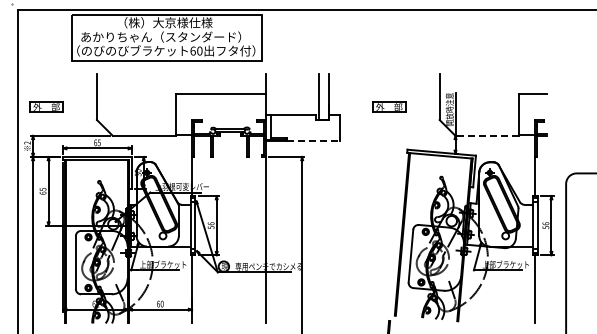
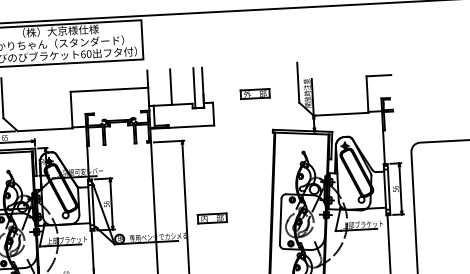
line: (292, 93) -> (171, 86), added
line: (487, 135) -> (341, 113), dashed -> solid
line: (314, 141) -> (192, 126), dashed -> solid
part: (332, 247) -> (212, 217), added

